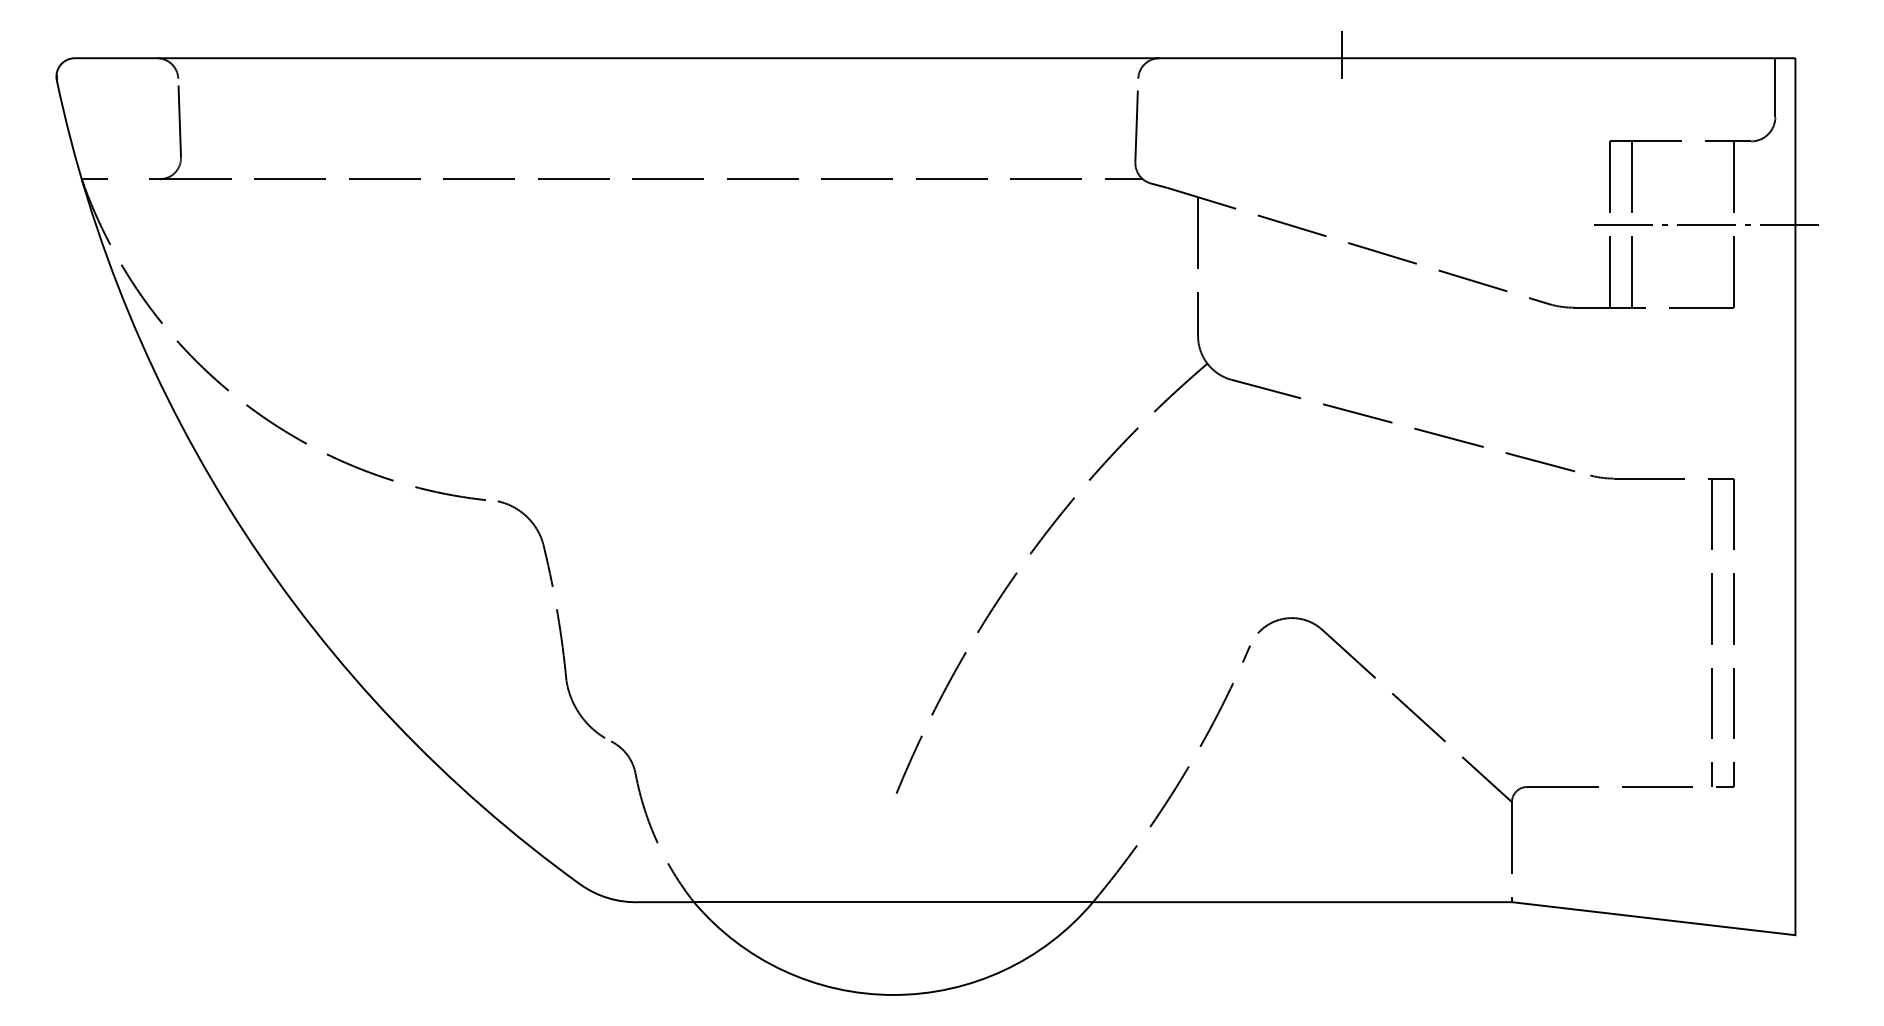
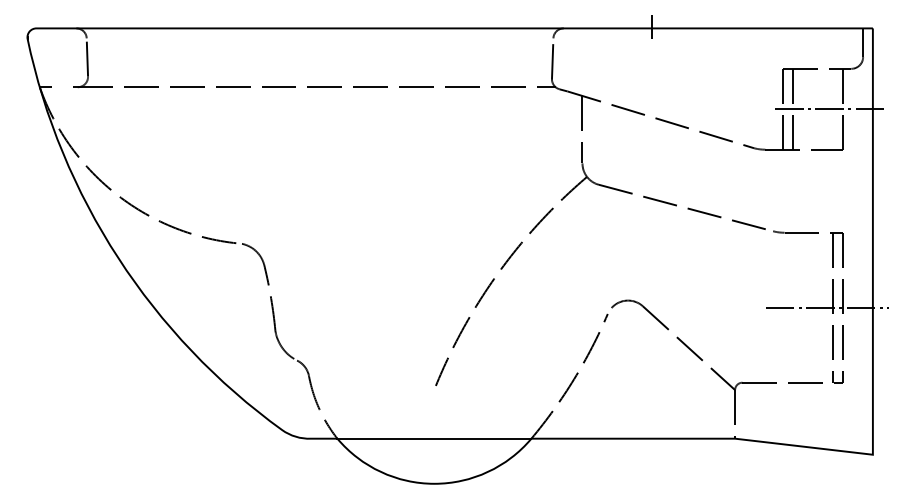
line: (1700, 632) -> (826, 307), added

